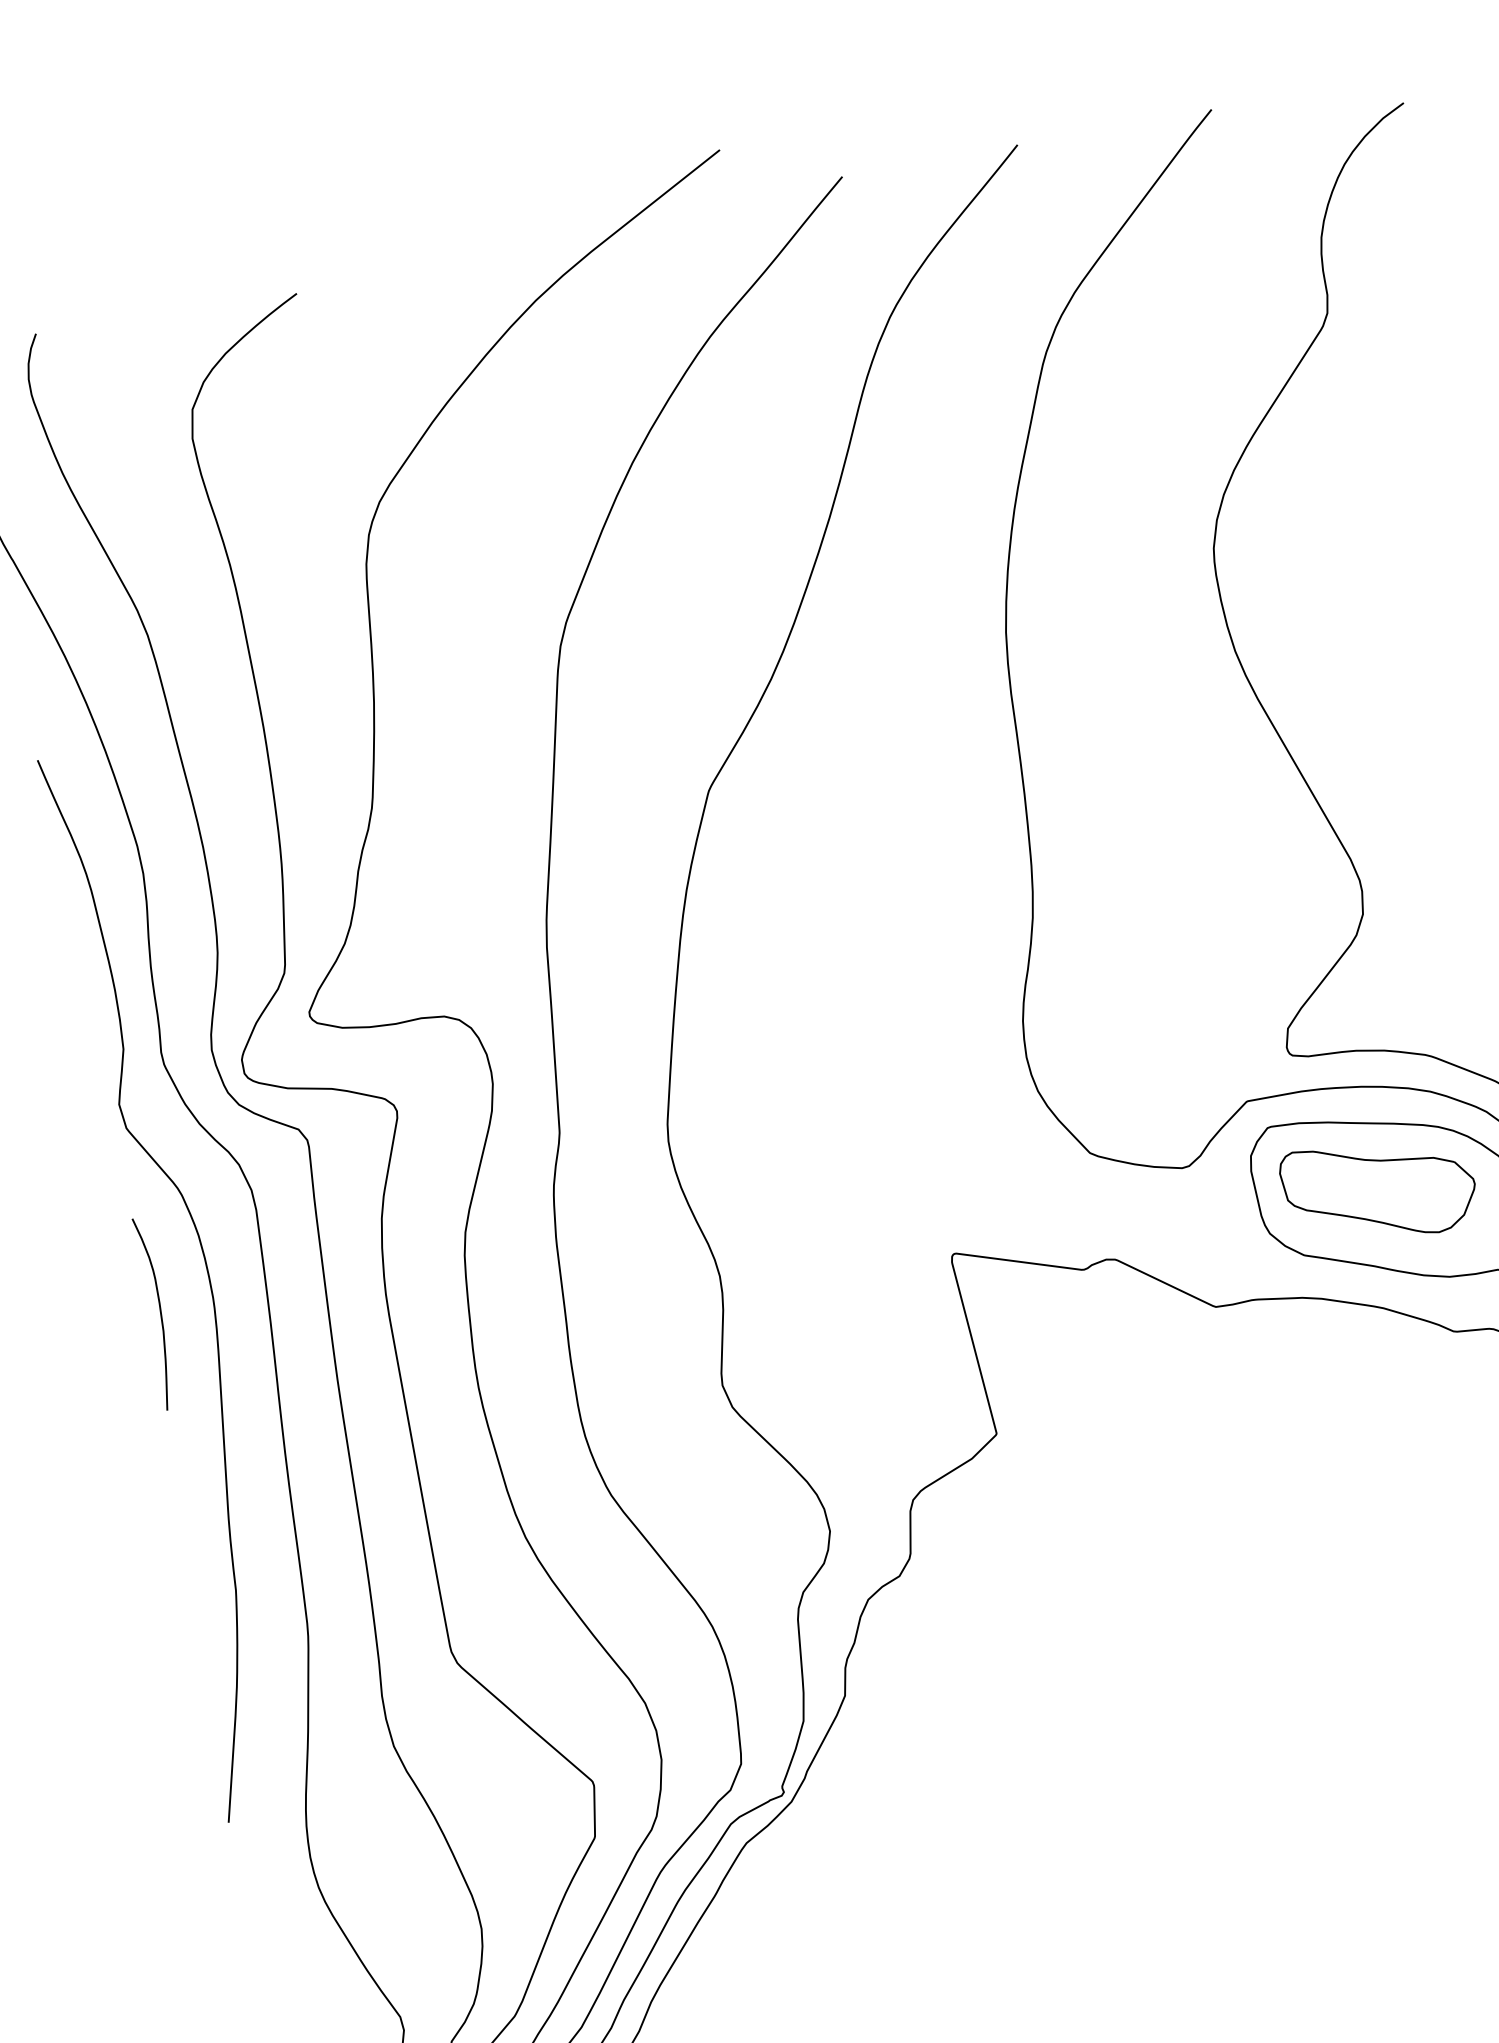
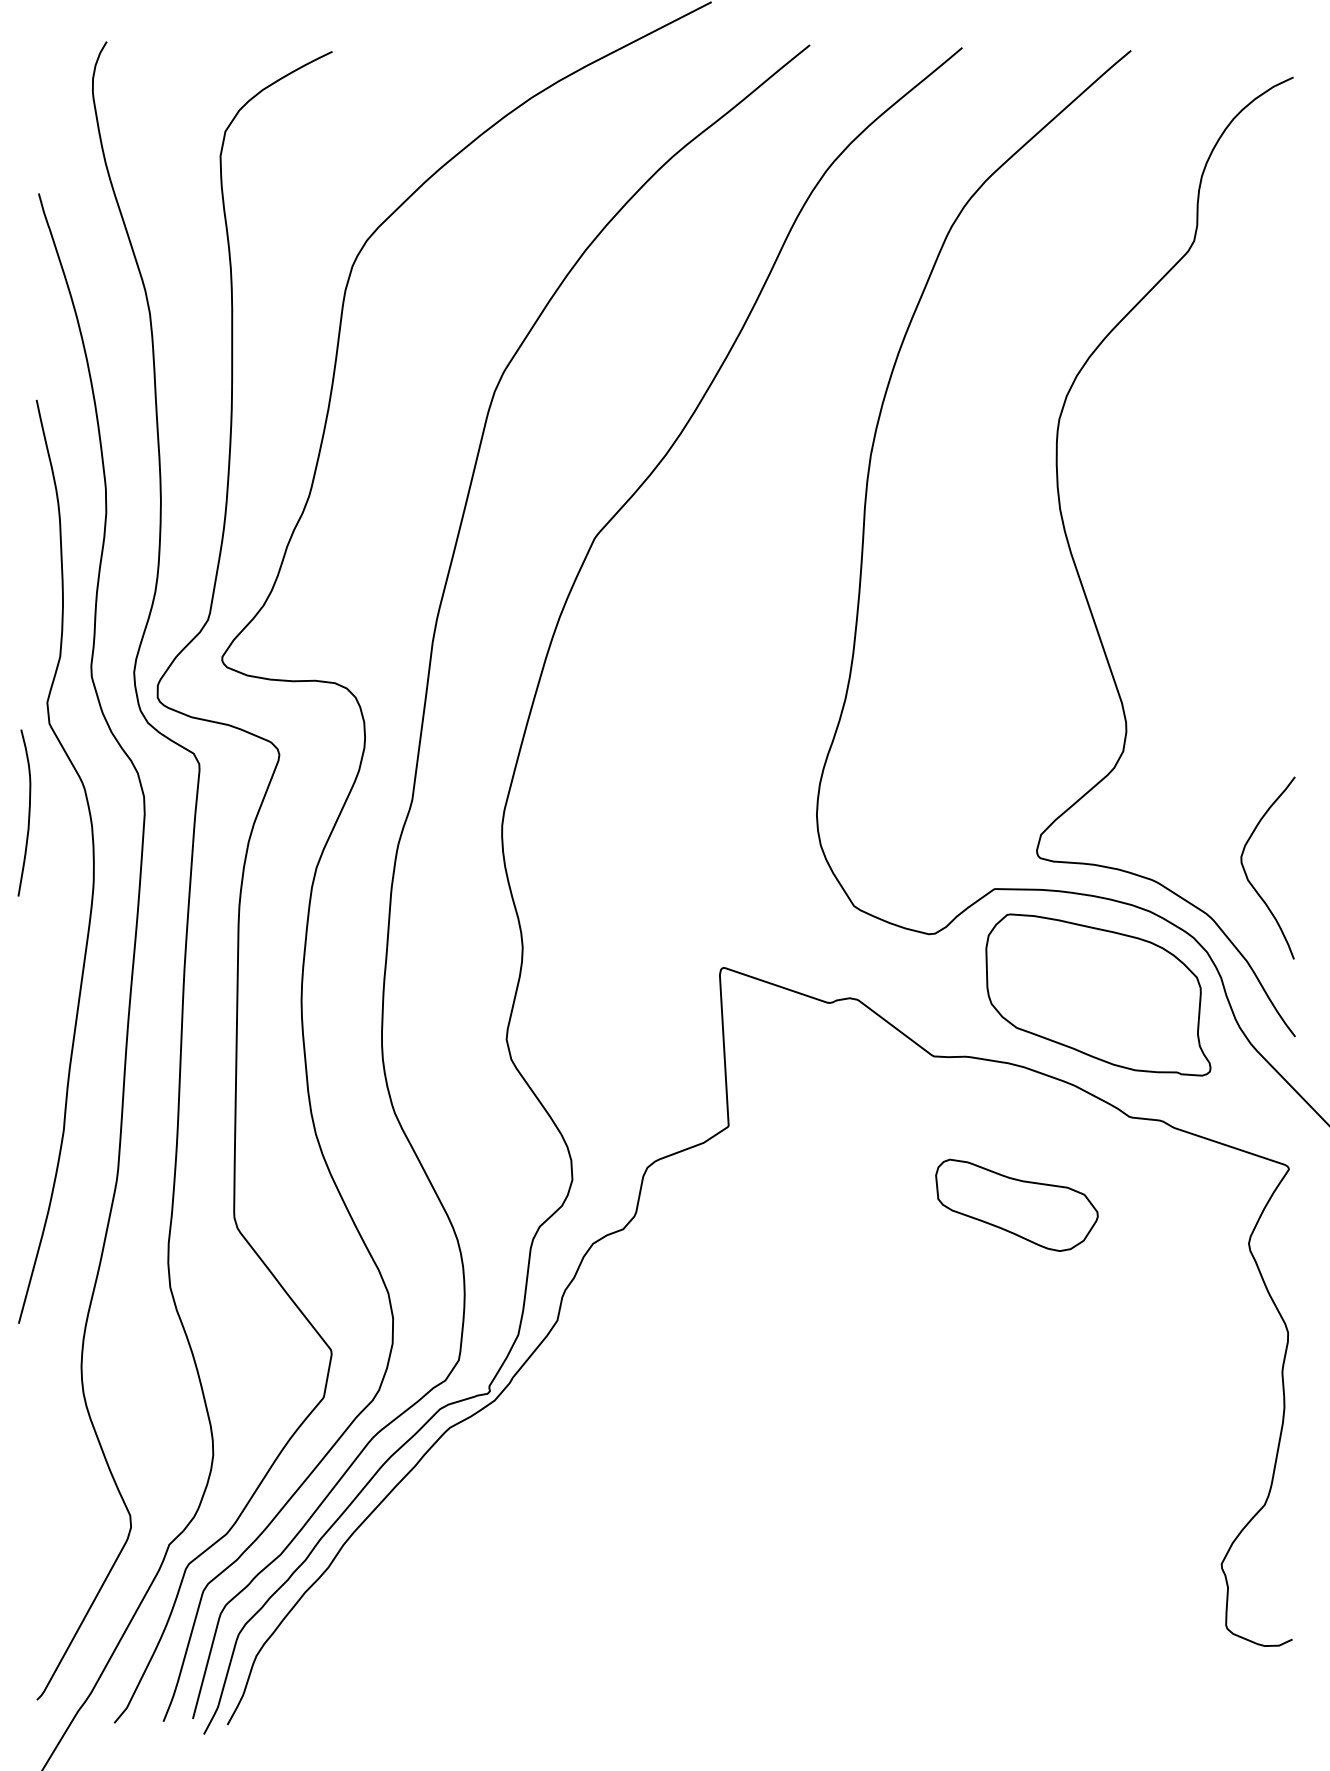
part: (1378, 1188) -> (1016, 1204), moved
curve: (159, 1312) -> (28, 812), moved

